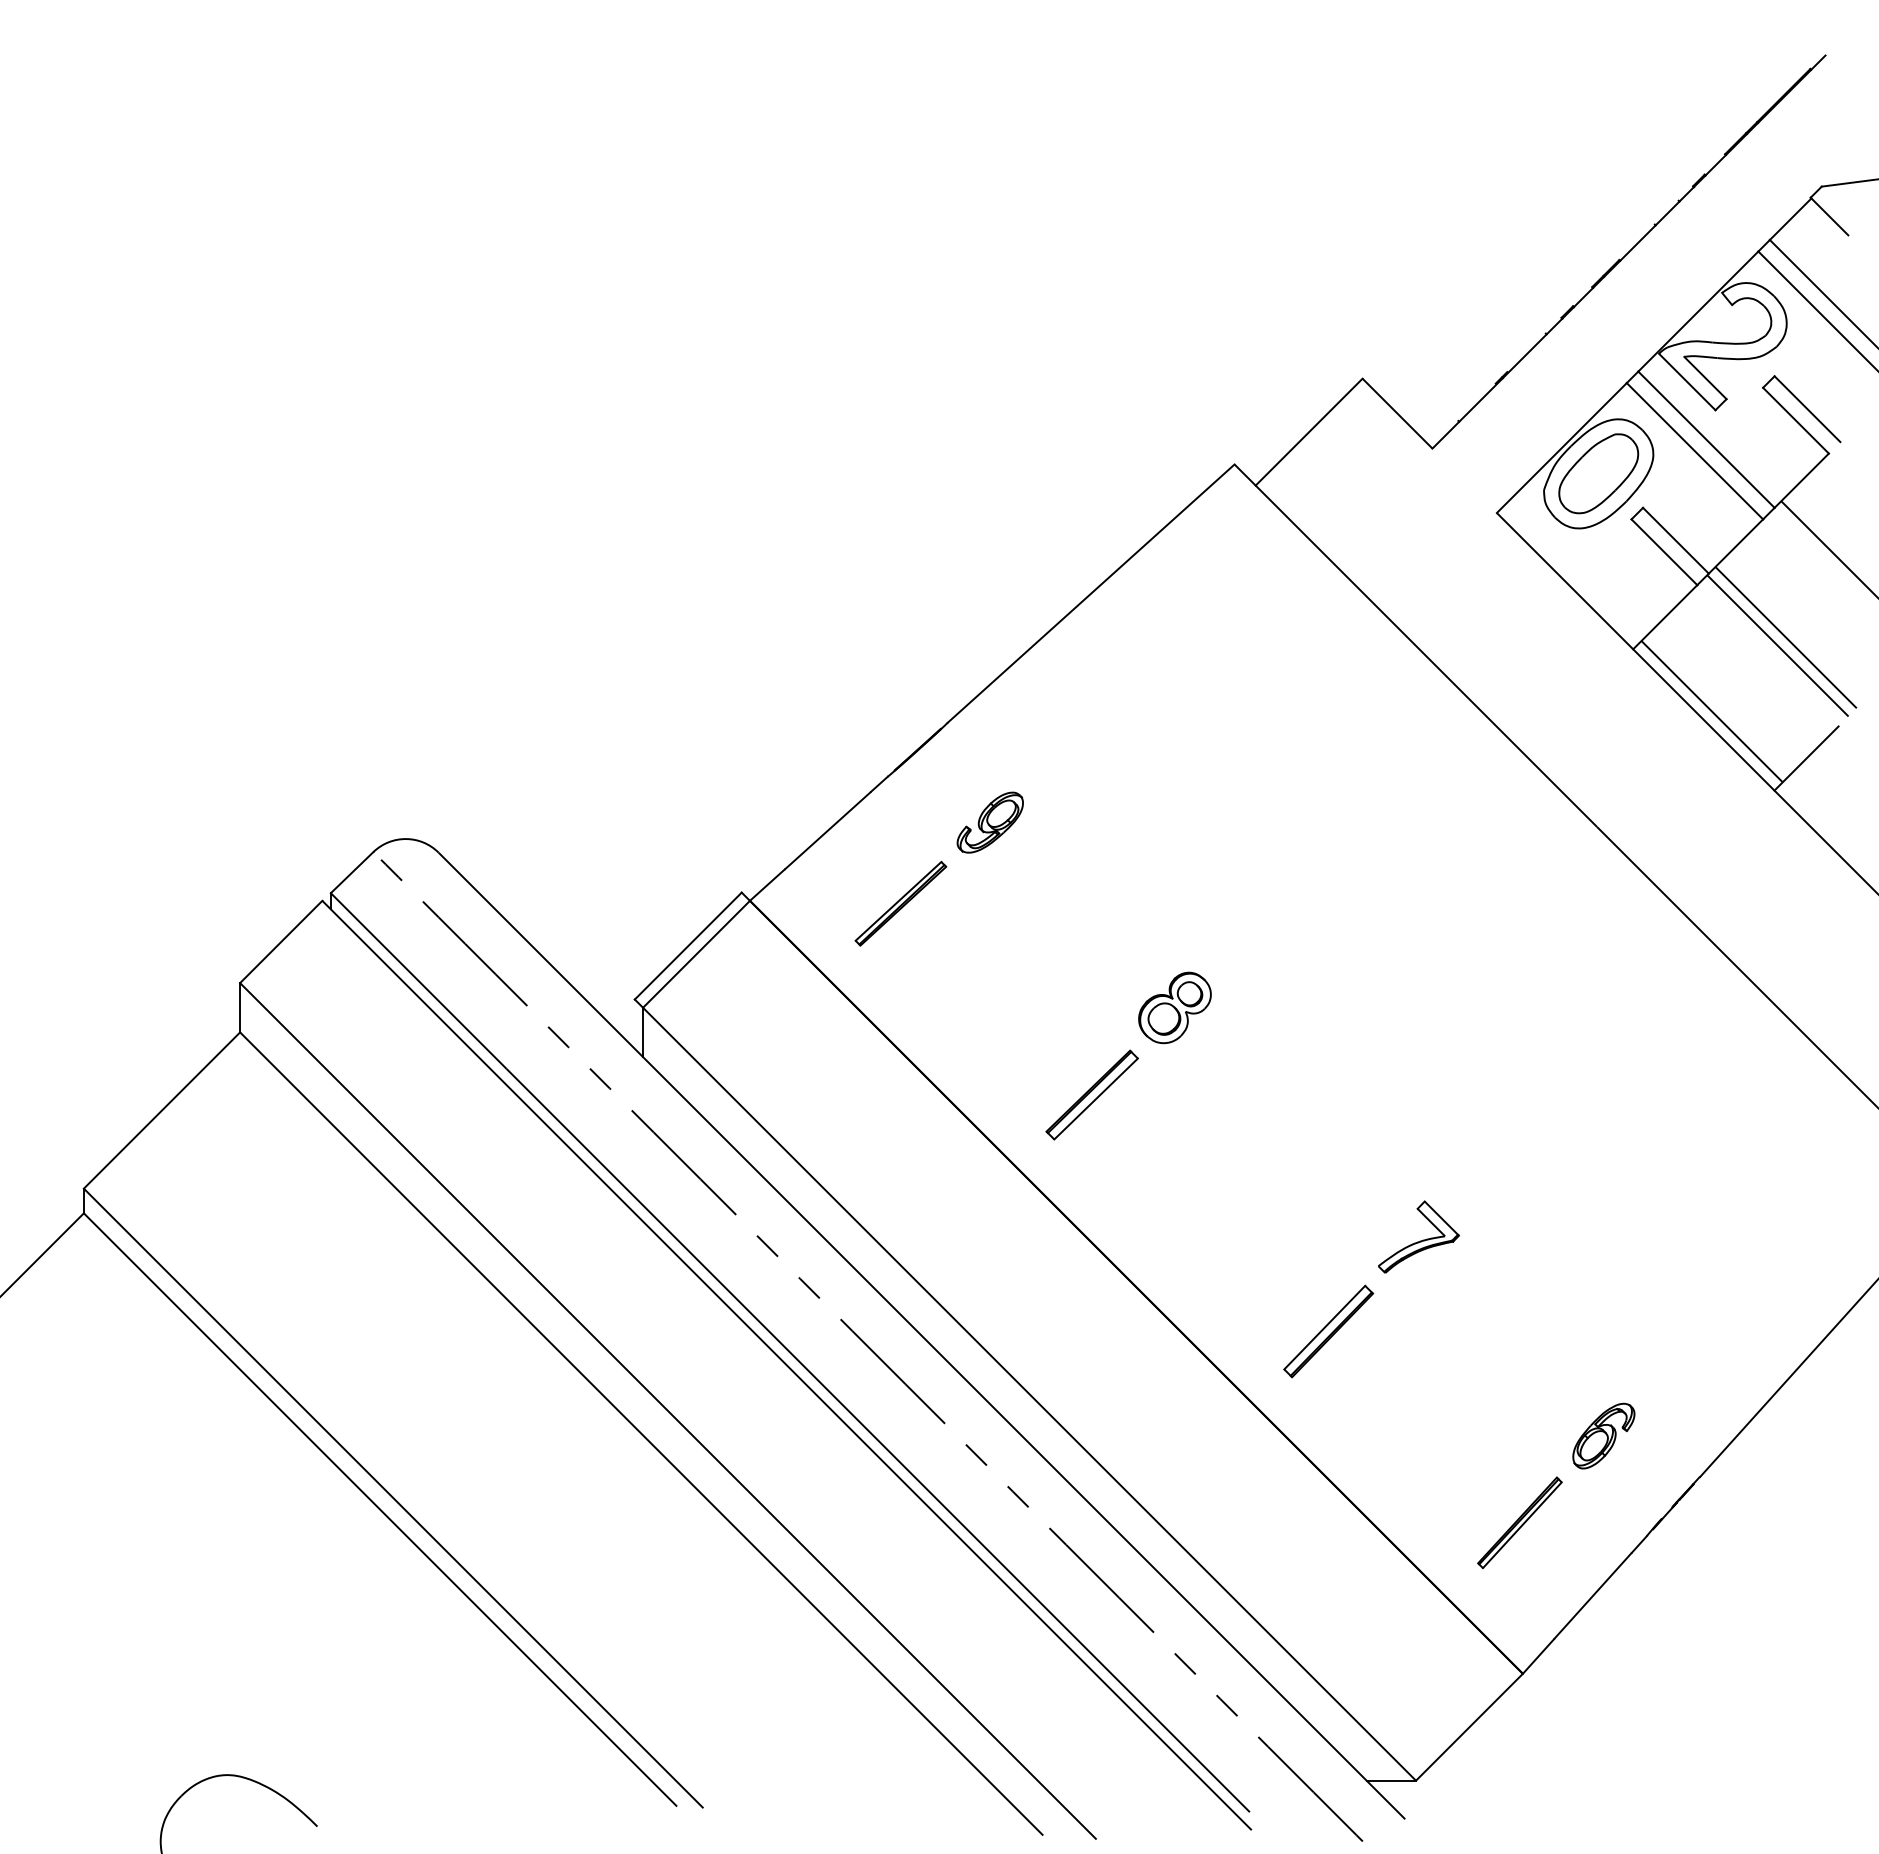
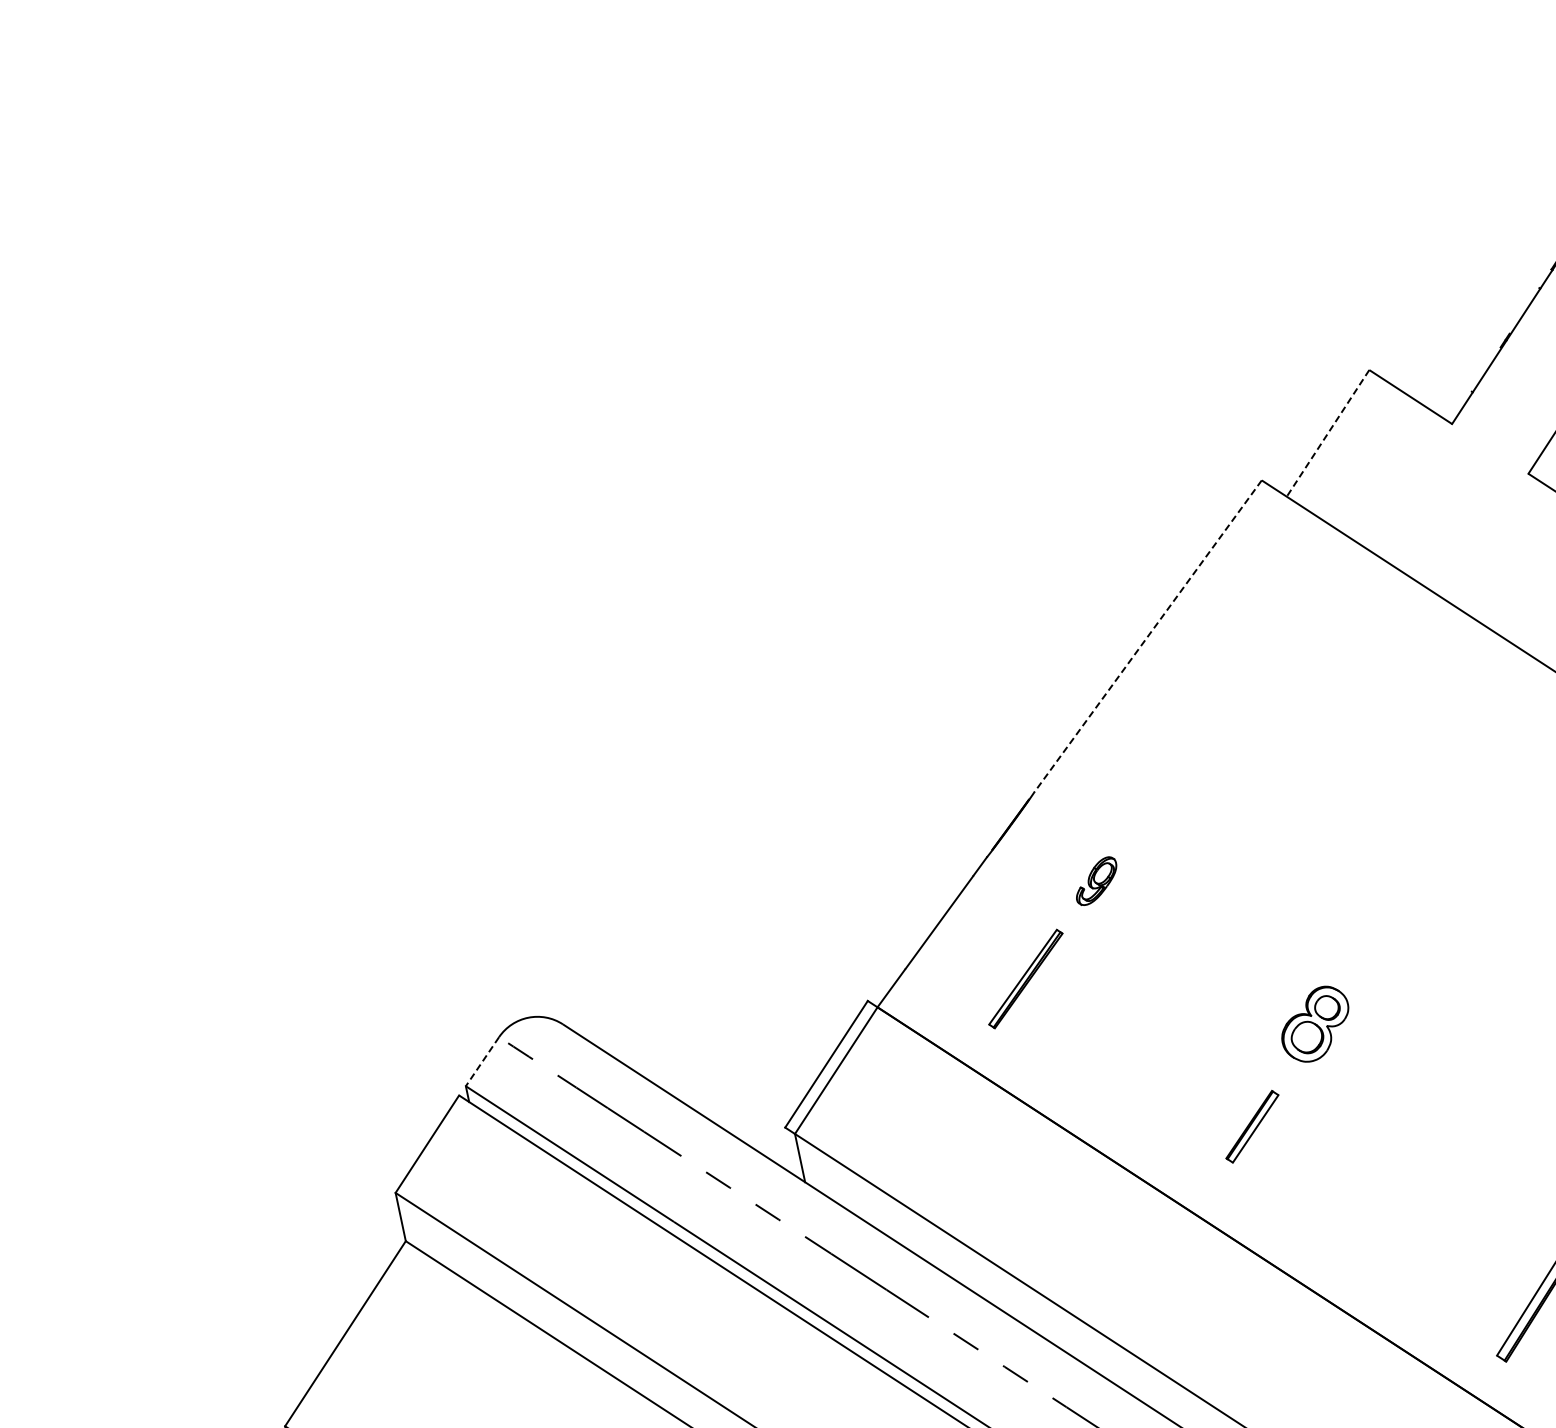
line: (1309, 432) -> (1328, 433), solid -> dashed
line: (1091, 593) -> (1148, 636), solid -> dashed
part: (989, 822) -> (1095, 881), size x0.7
line: (352, 872) -> (482, 1061), solid -> dashed
part: (1091, 1094) -> (1251, 1126), size x0.7

